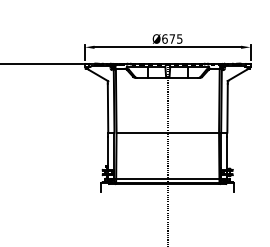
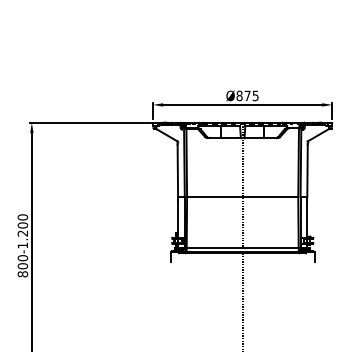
text: (164, 38) -> (239, 95), Ø675 -> Ø875

